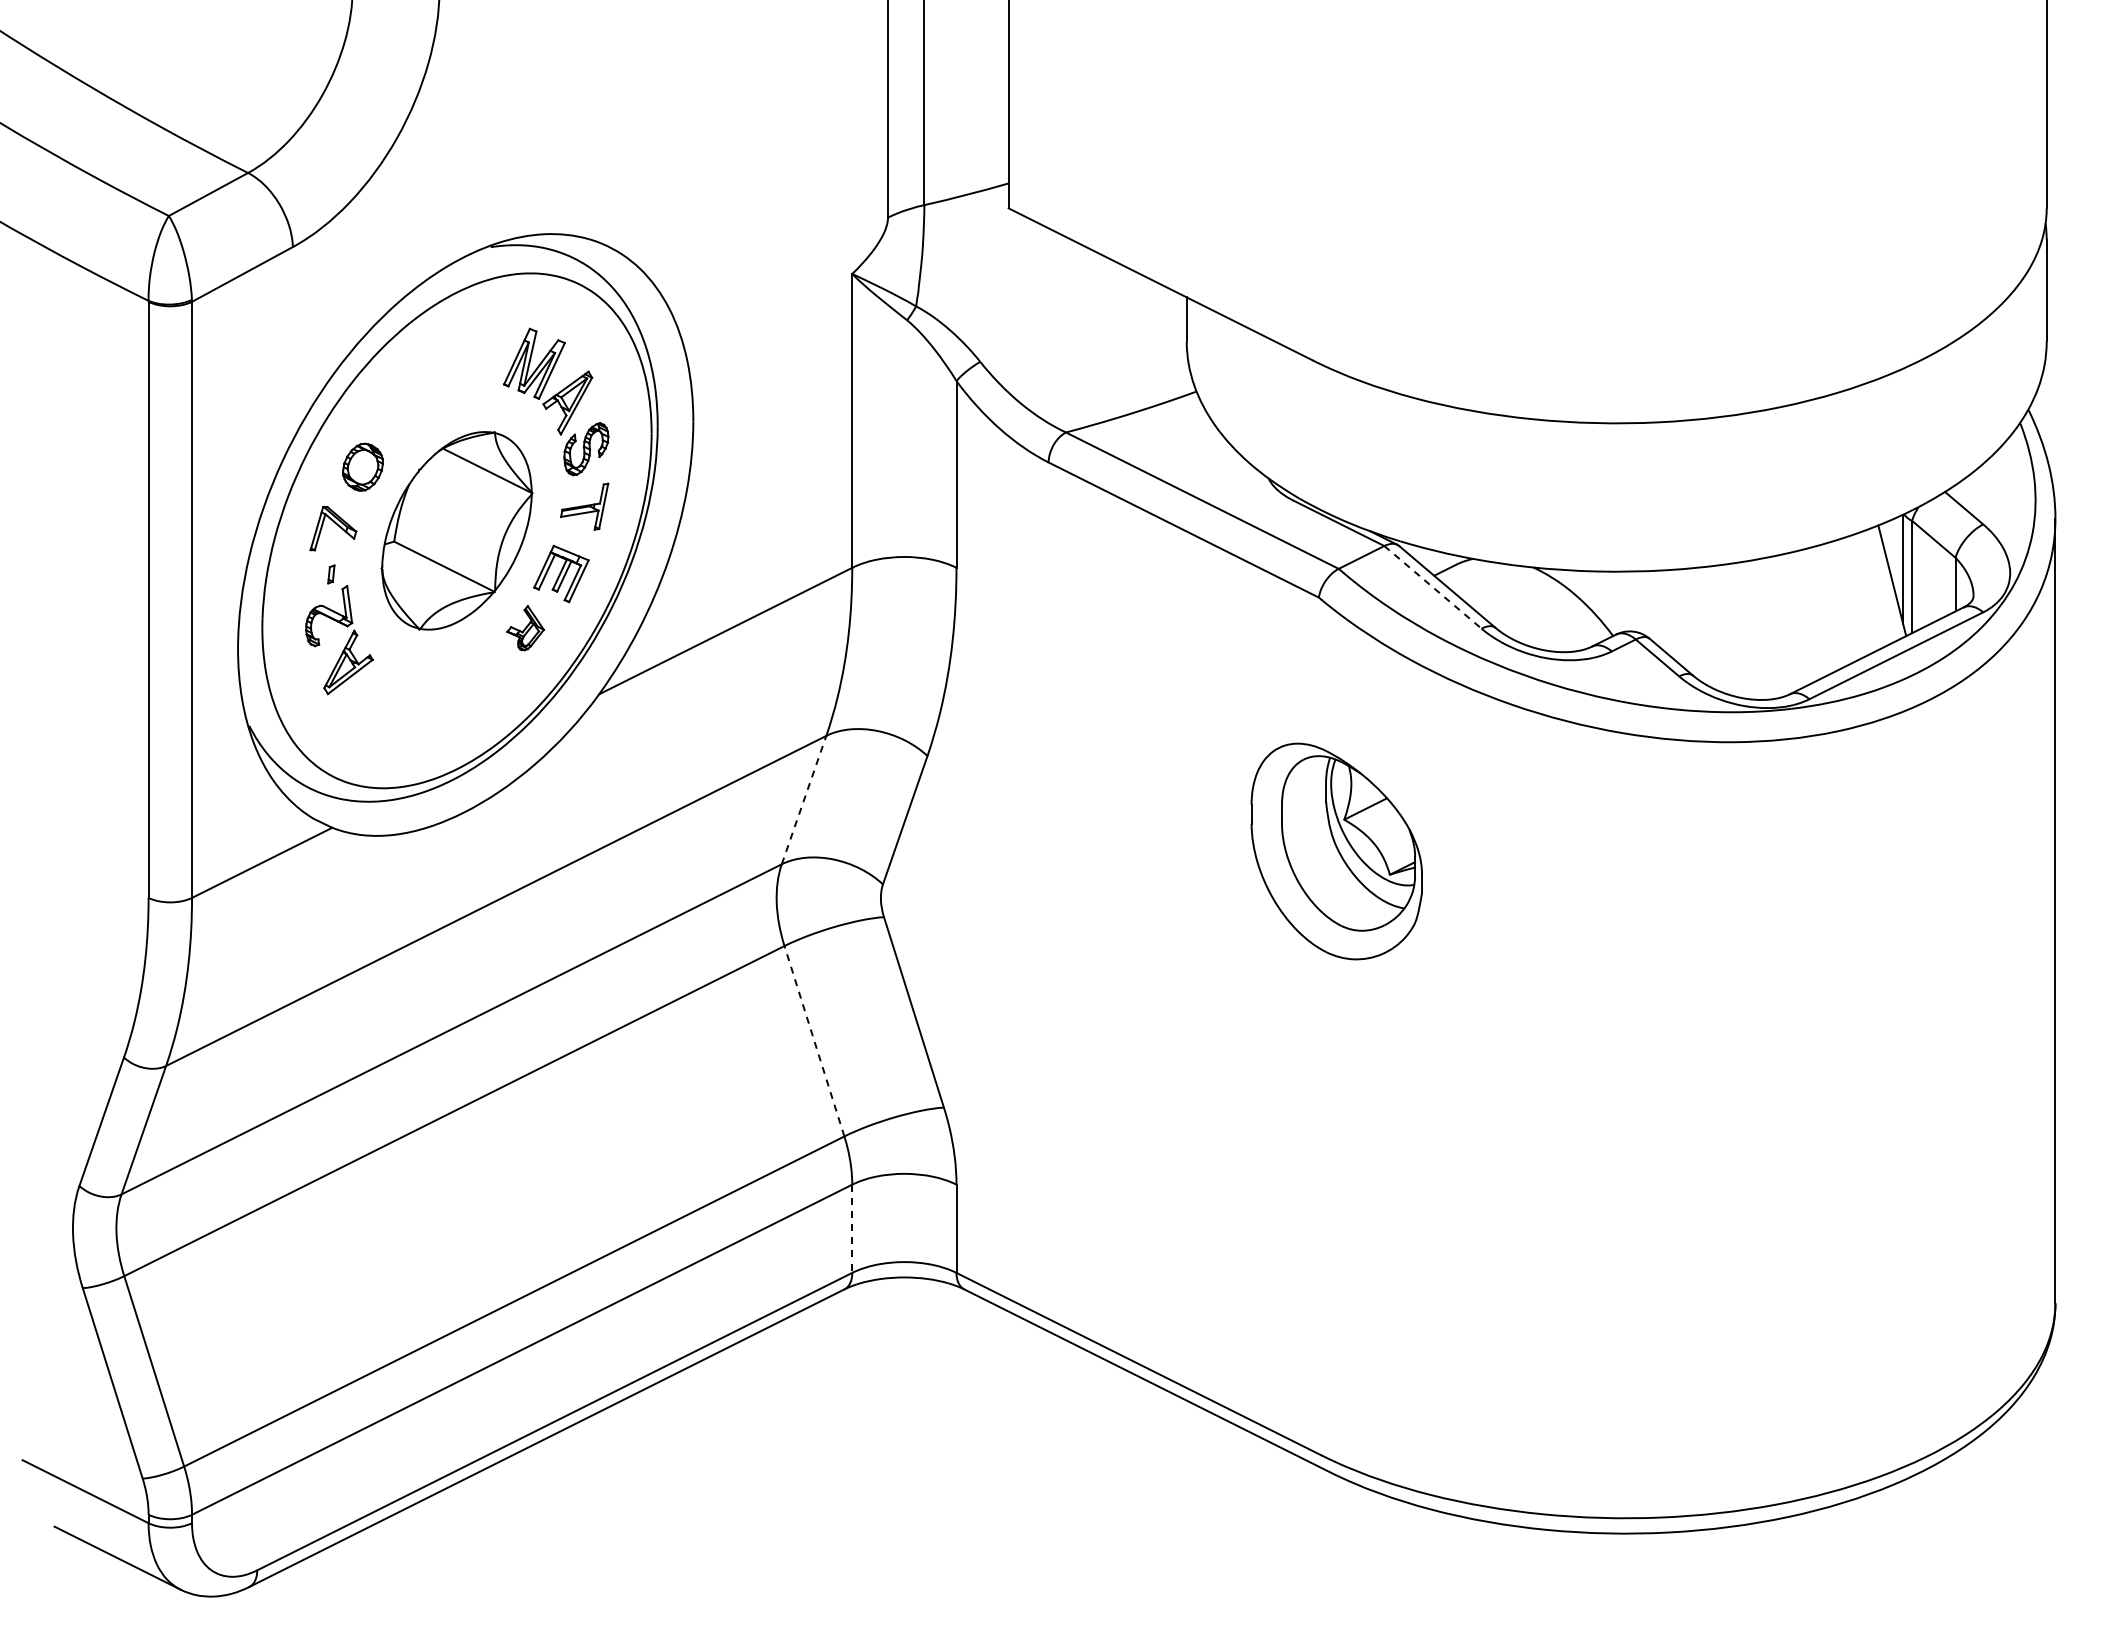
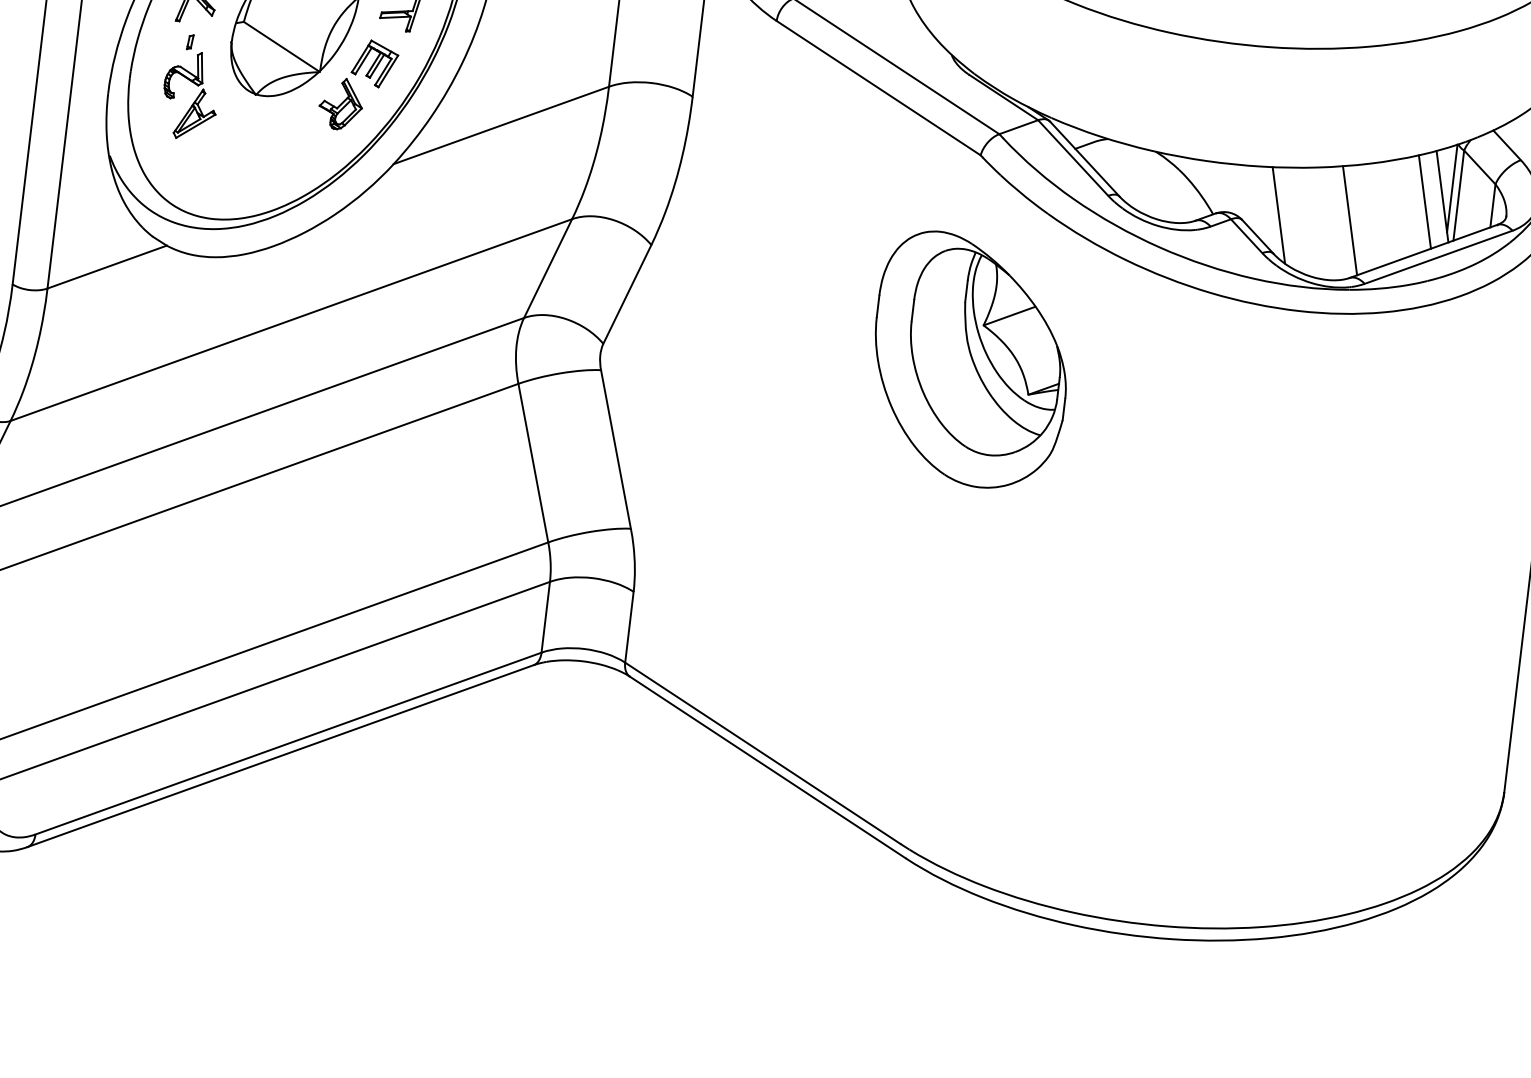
line: (1432, 587) -> (1072, 158), dashed -> solid
line: (1871, 589) -> (1424, 201), added
line: (1781, 623) -> (1349, 220), added
part: (525, 627) -> (341, 103), size x1.43
line: (1693, 627) -> (1278, 215), added
line: (804, 800) -> (548, 268), dashed -> solid
part: (1336, 851) -> (970, 360), size x1.43
line: (814, 1041) -> (533, 463), dashed -> solid
line: (852, 1229) -> (545, 617), dashed -> solid

